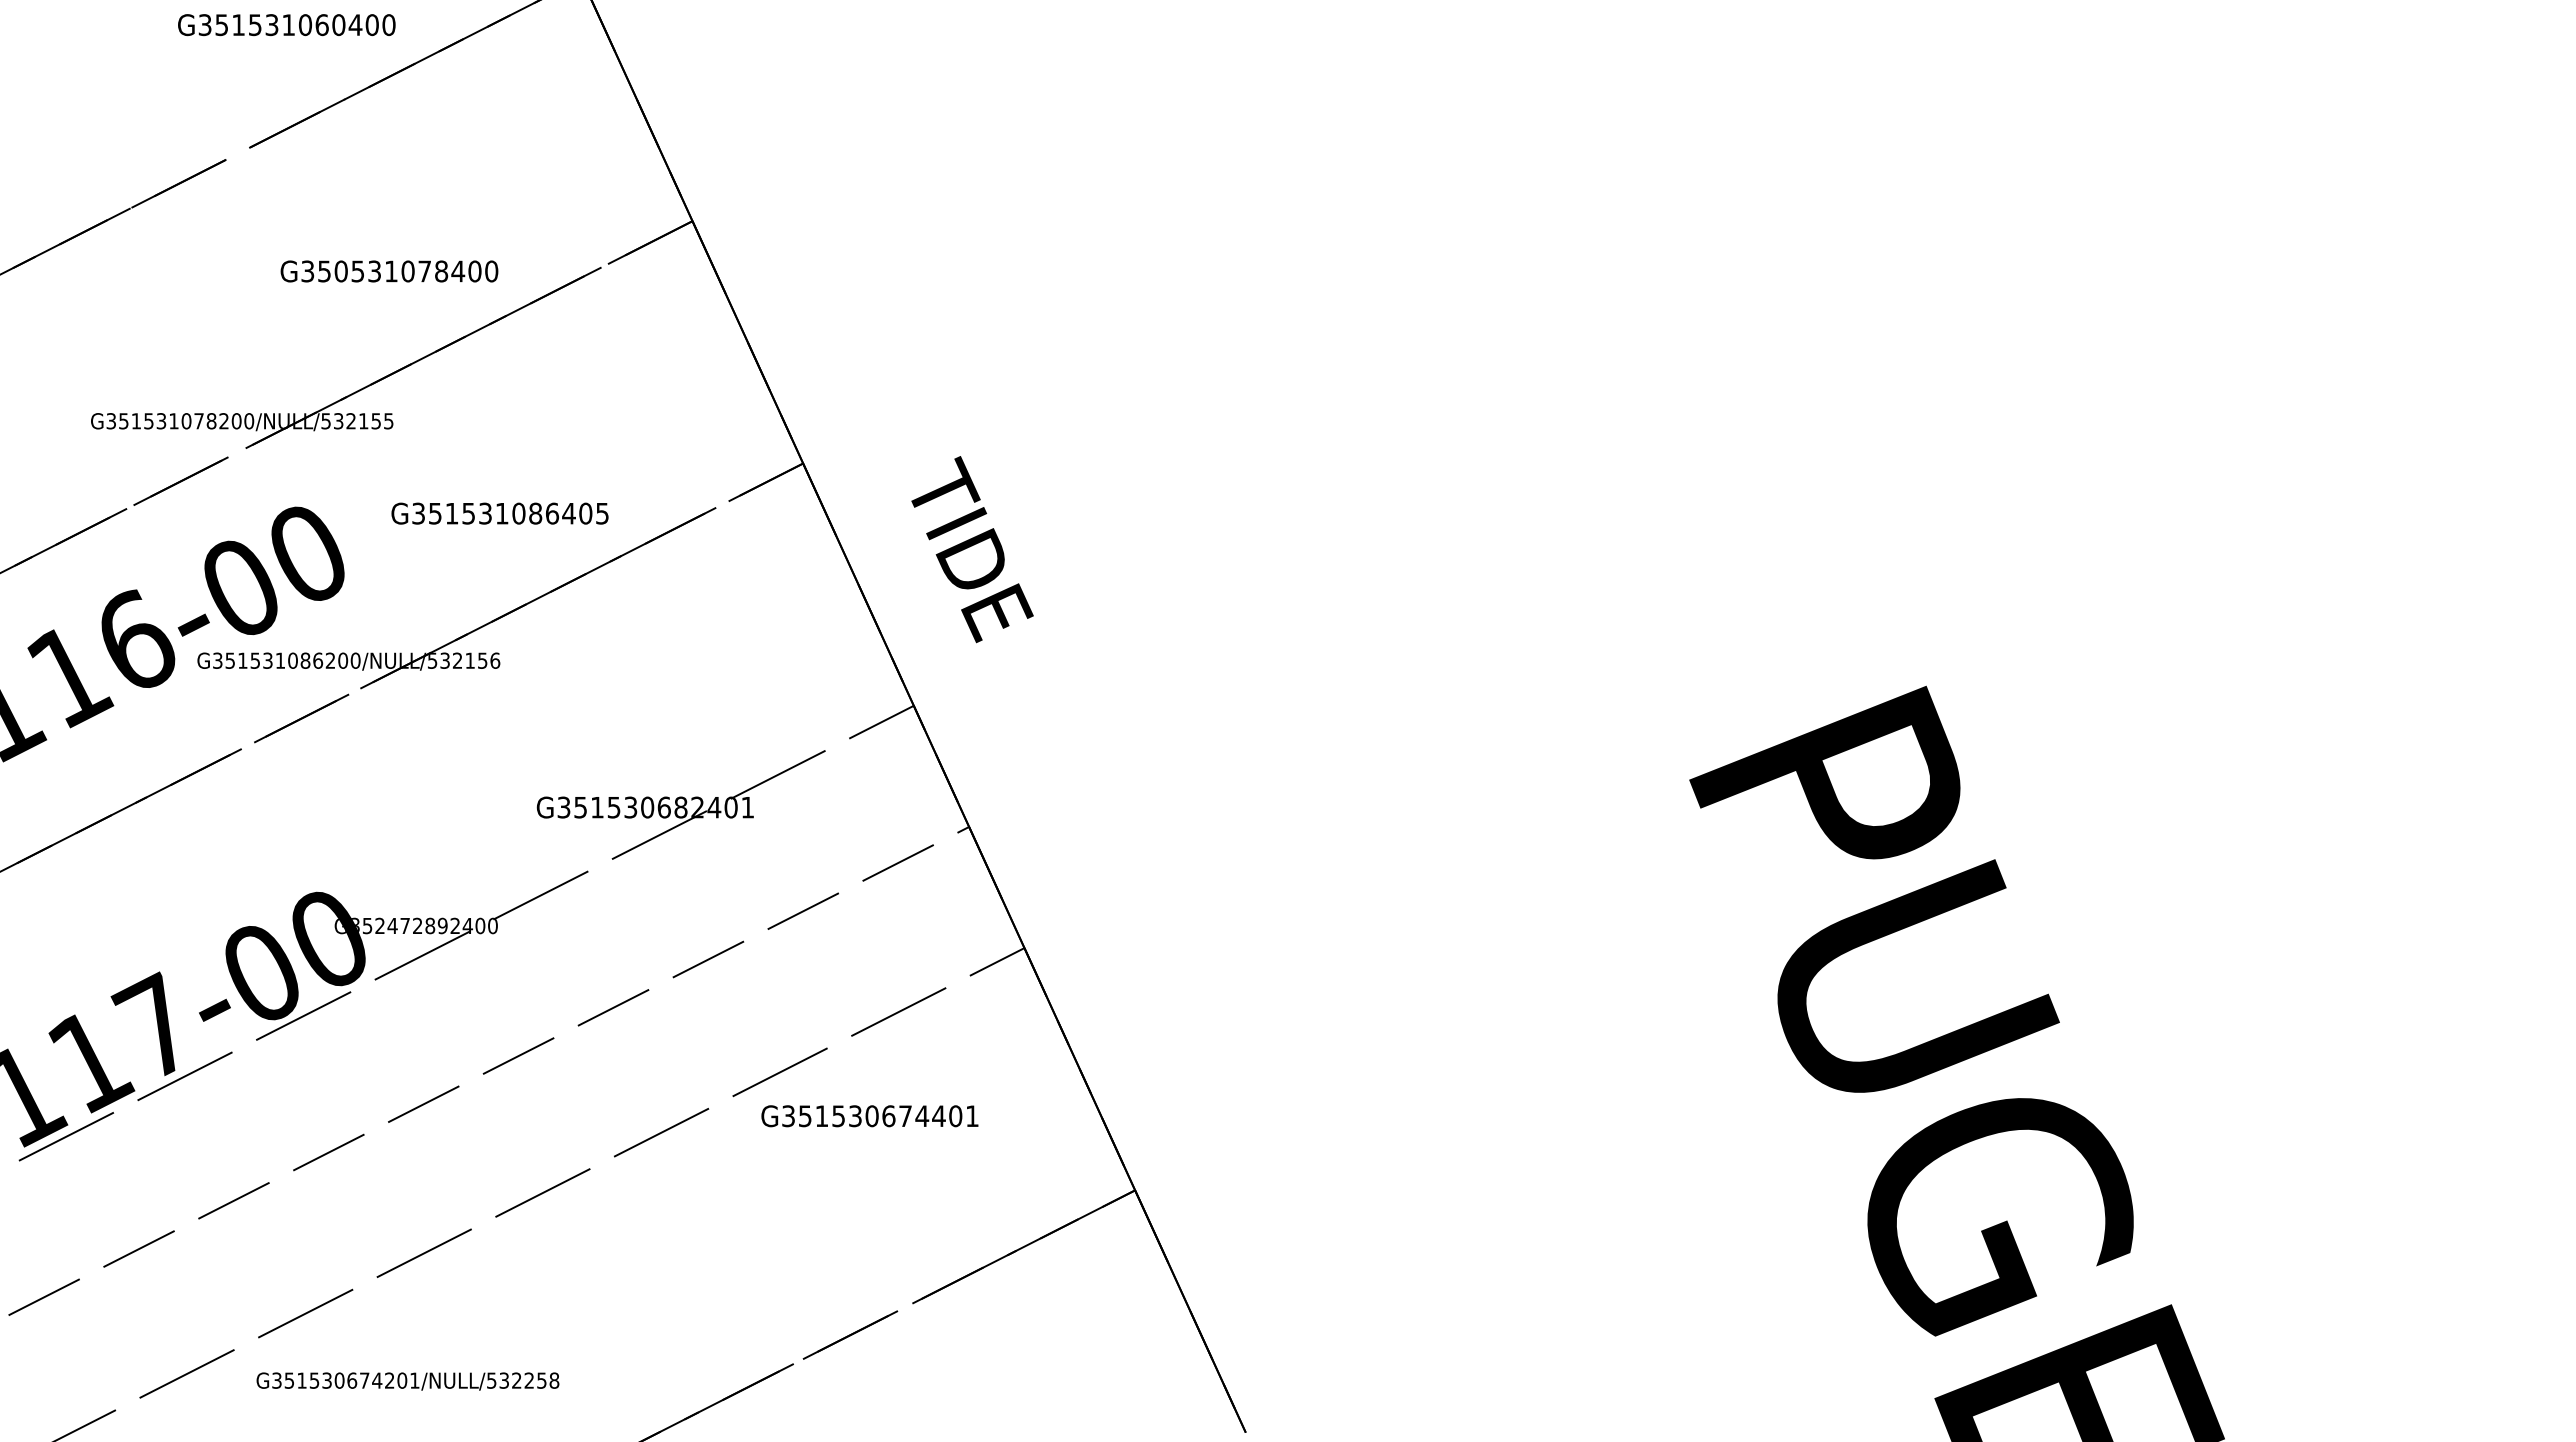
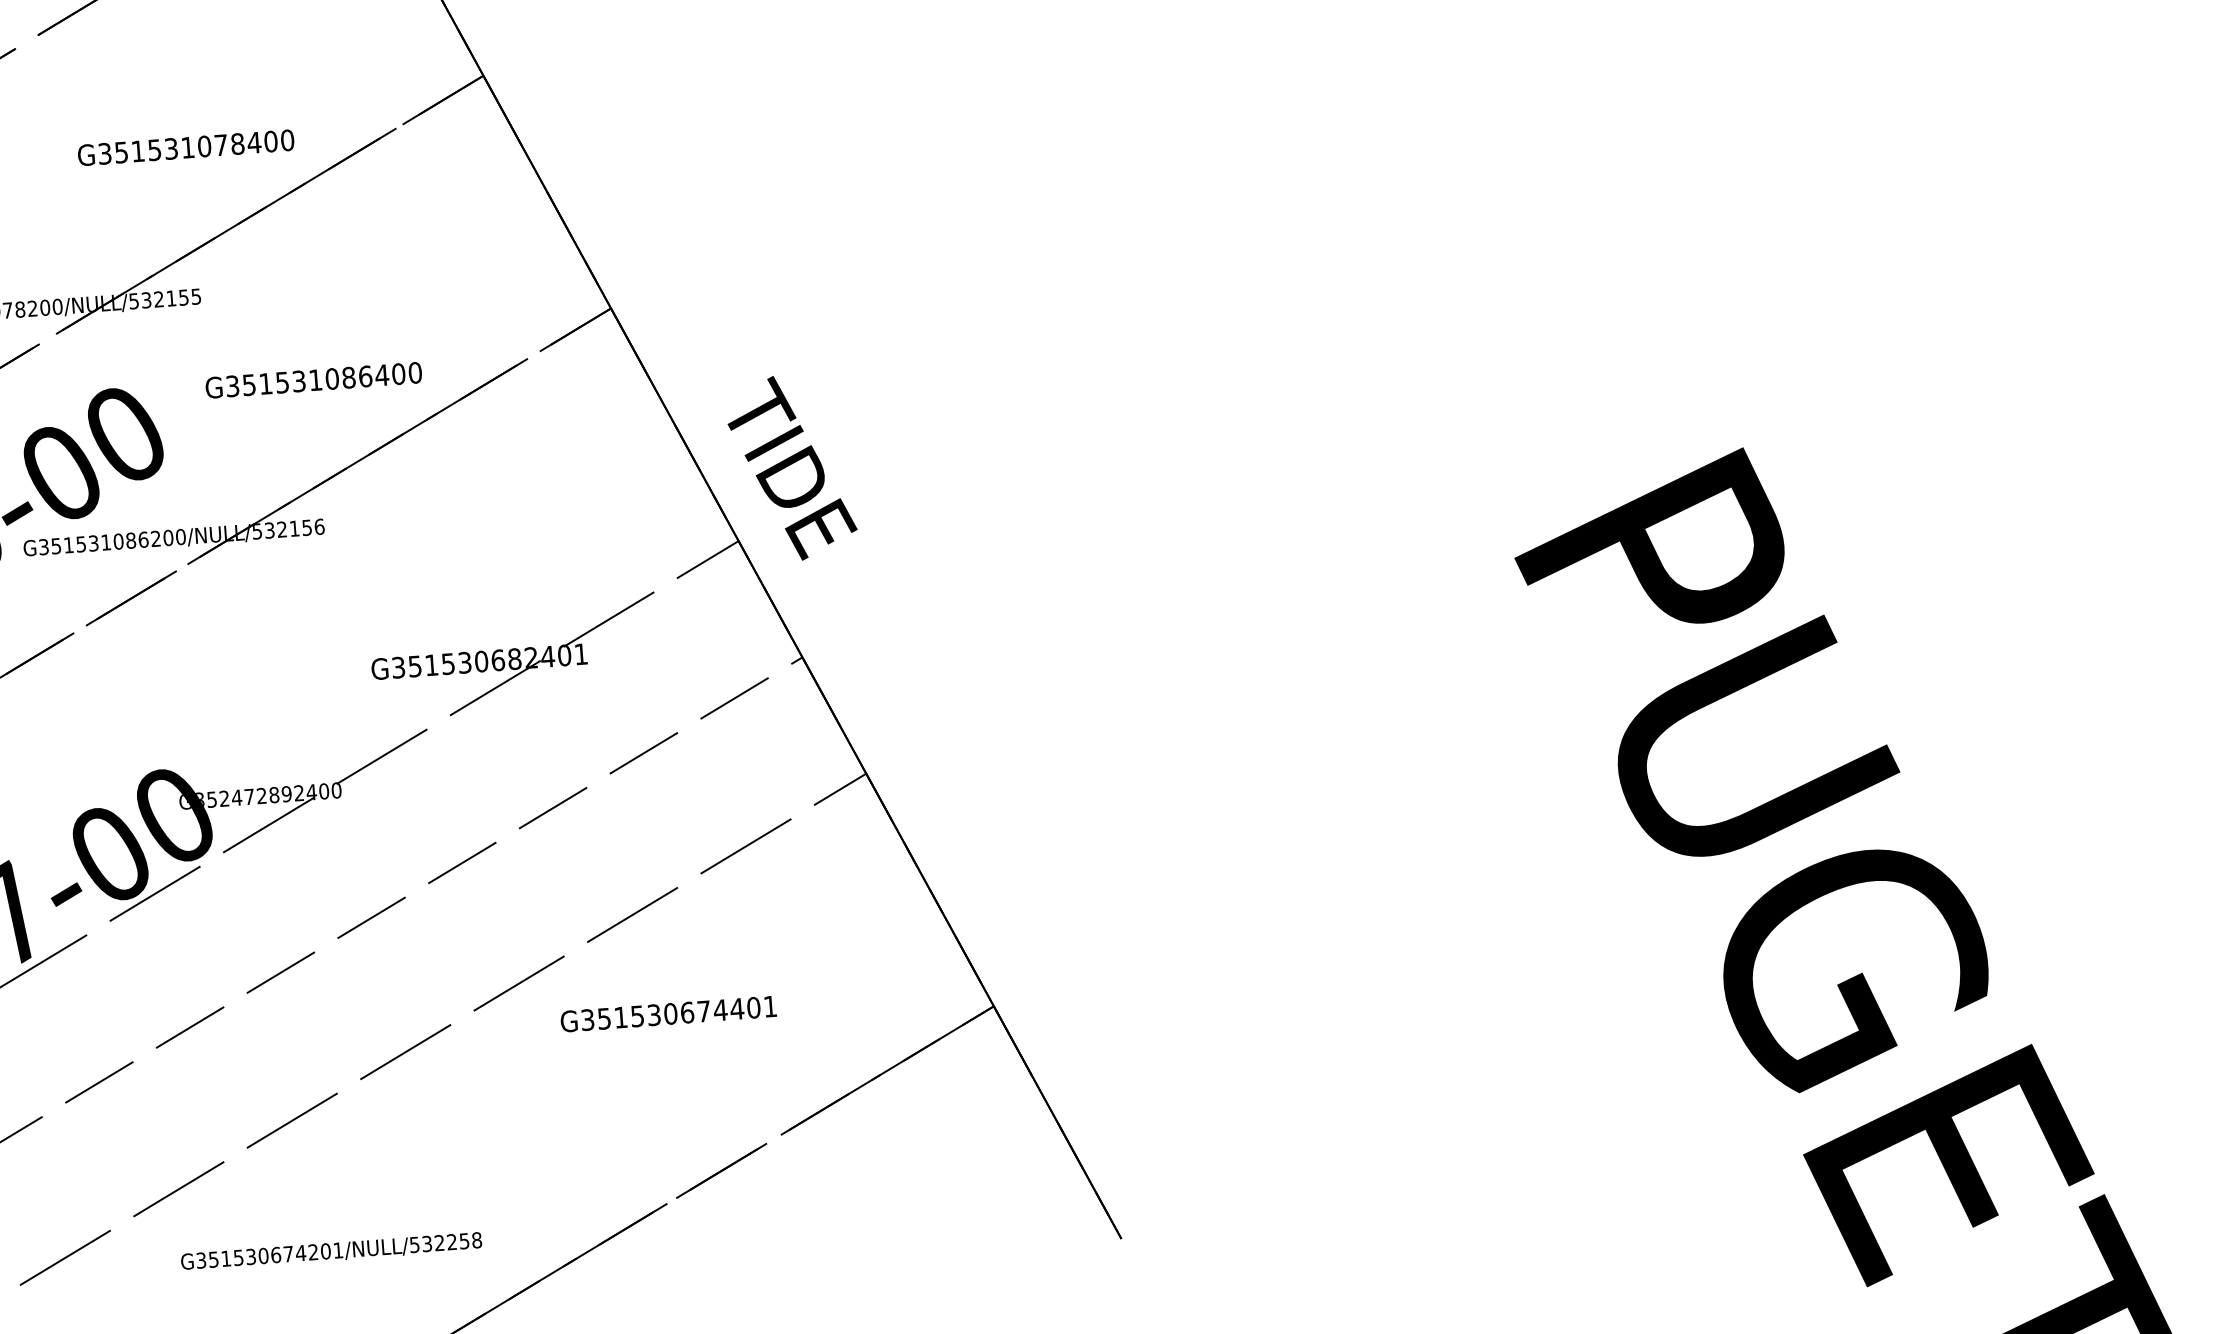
text: (340, 271) -> (137, 151), G350531078400 -> G351531078400
text: (602, 513) -> (415, 372), G351531086405 -> G351531086400
text: (972, 549) -> (791, 467), moved
text: (869, 1116) -> (668, 1014), moved
text: (407, 1381) -> (331, 1251), moved

